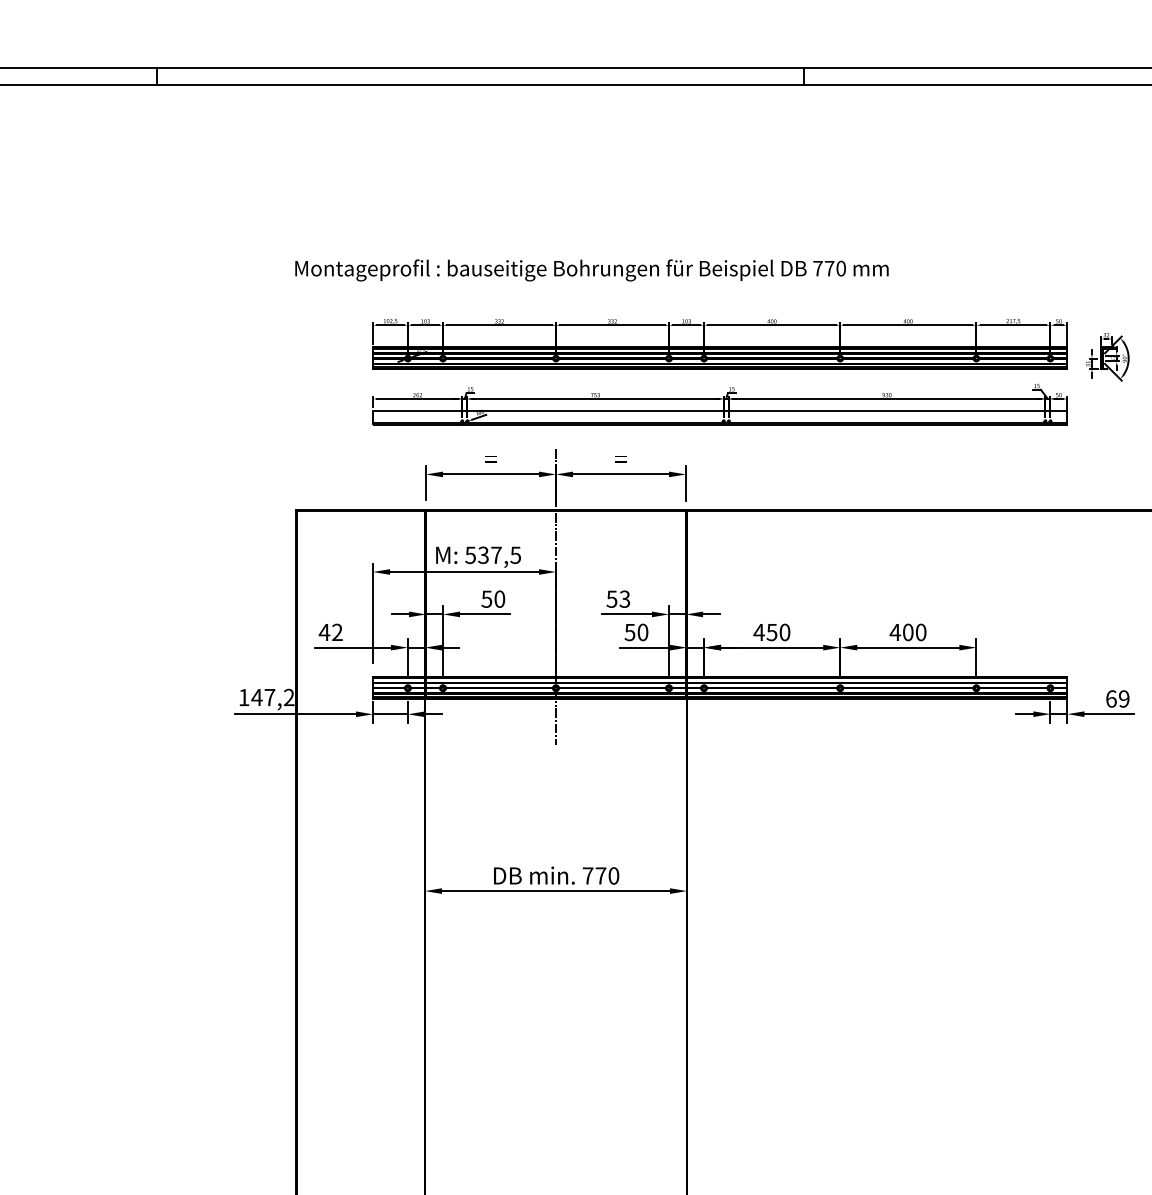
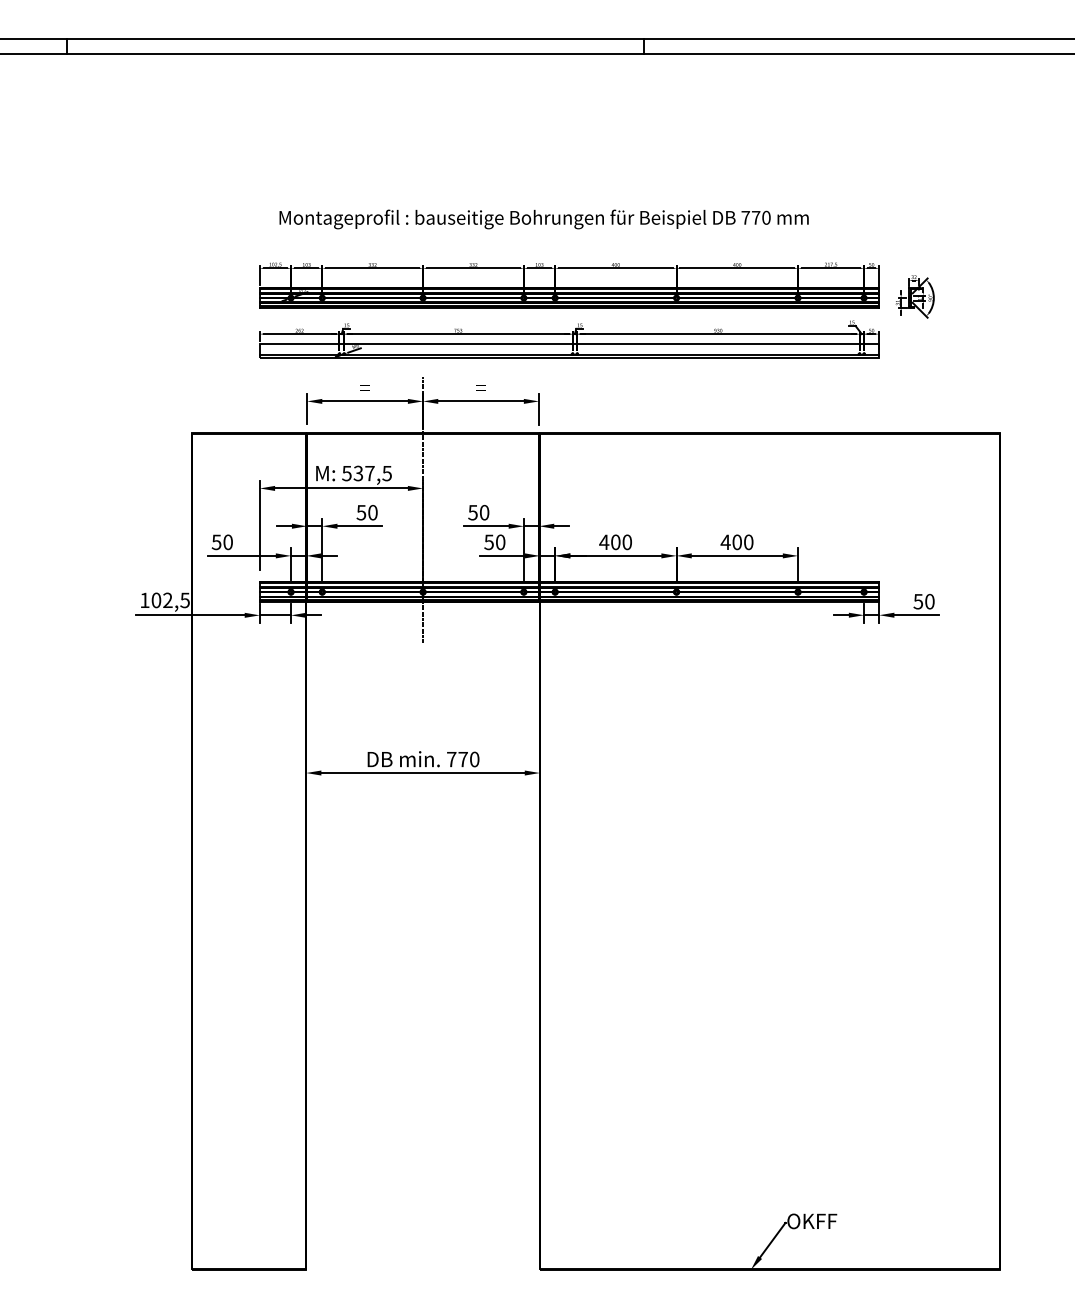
text: (591, 270) -> (543, 219), moved
text: (624, 598) -> (484, 512), 53 -> 50
text: (329, 632) -> (221, 542), 42 -> 50
text: (771, 632) -> (615, 542), 450 -> 400
text: (272, 697) -> (170, 600), 147,2 -> 102,5
text: (1117, 698) -> (923, 601), 69 -> 50

